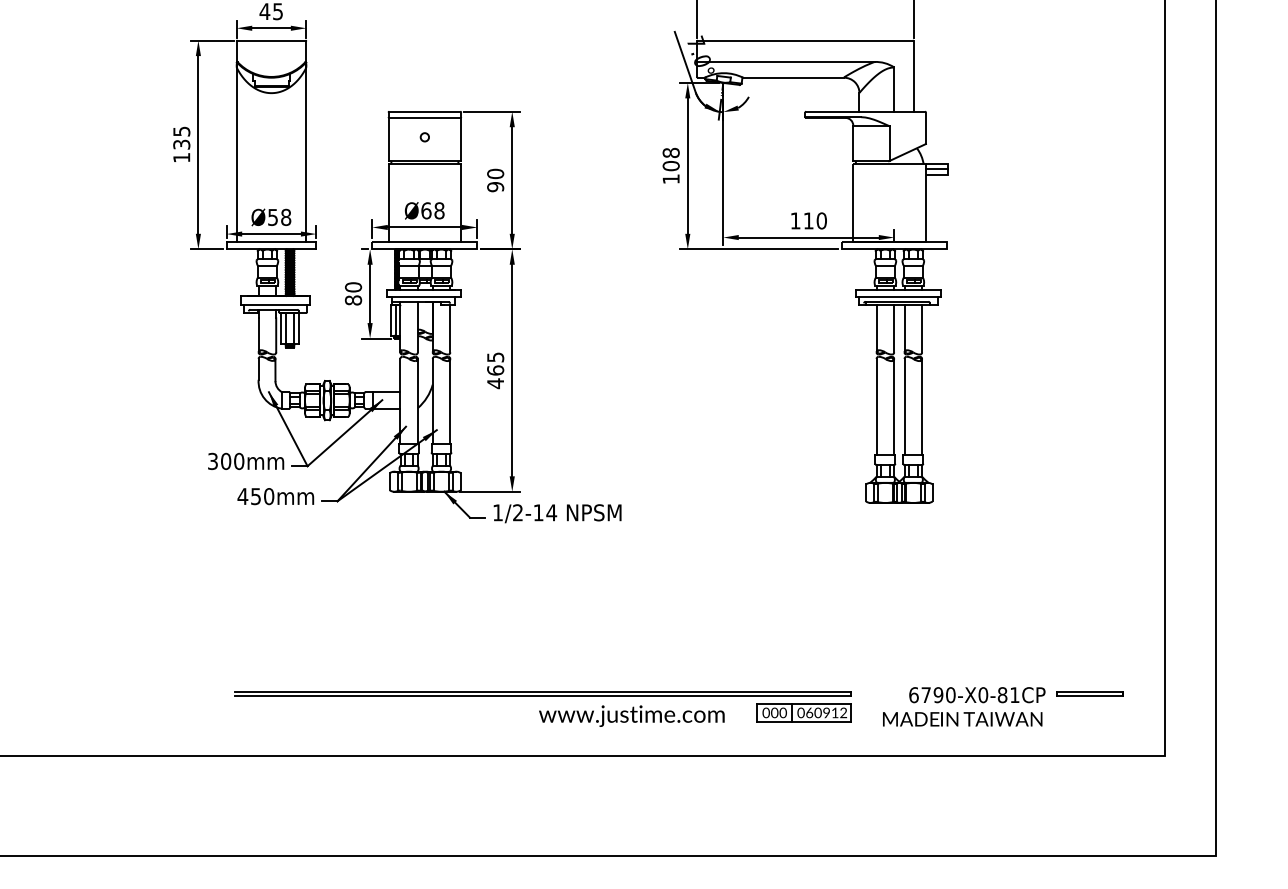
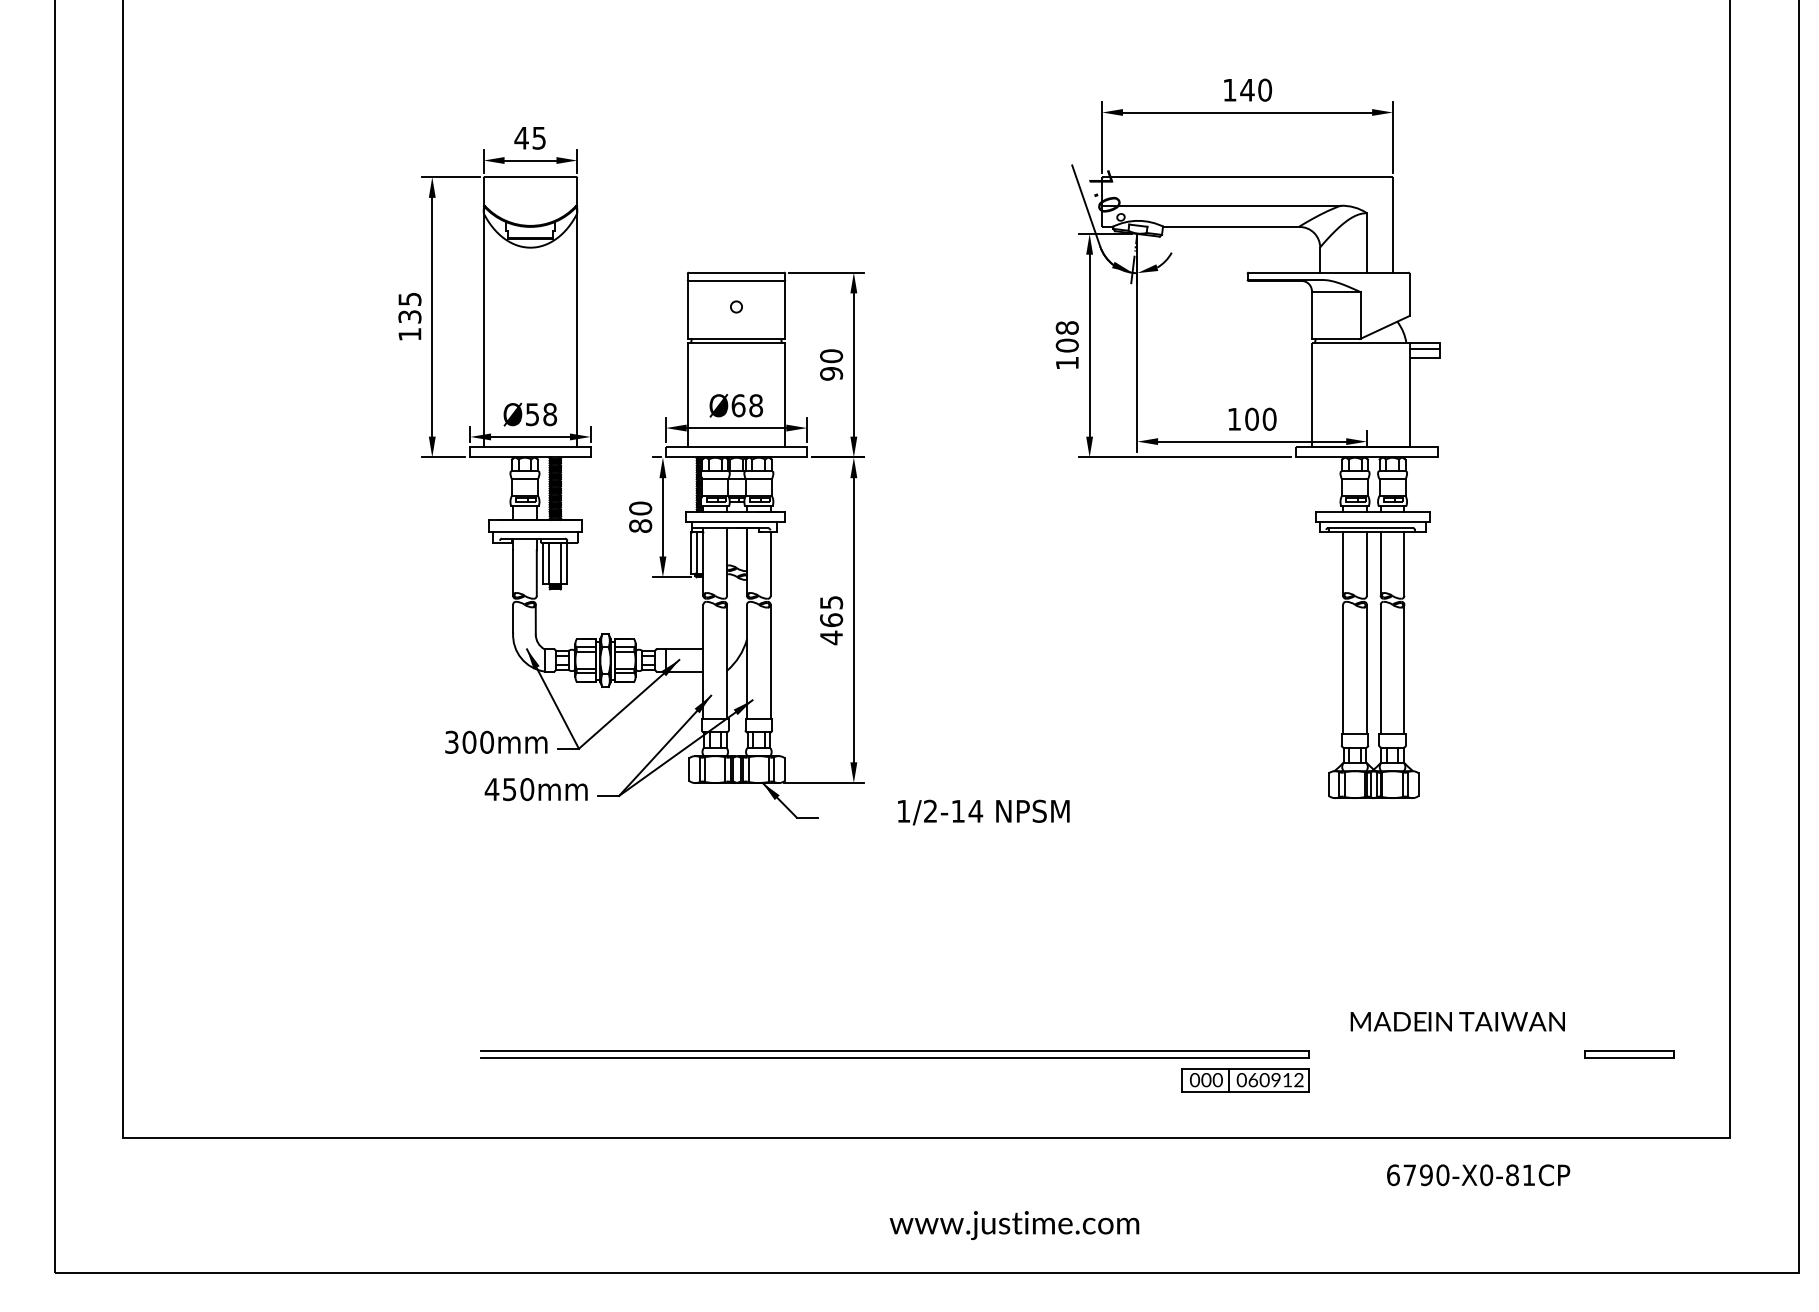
text: (808, 220) -> (1251, 418), 110 -> 100
text: (557, 513) -> (983, 812), moved
text: (977, 695) -> (1478, 1175), moved
text: (631, 716) -> (1014, 1225), moved
text: (962, 719) -> (1457, 1021), moved

